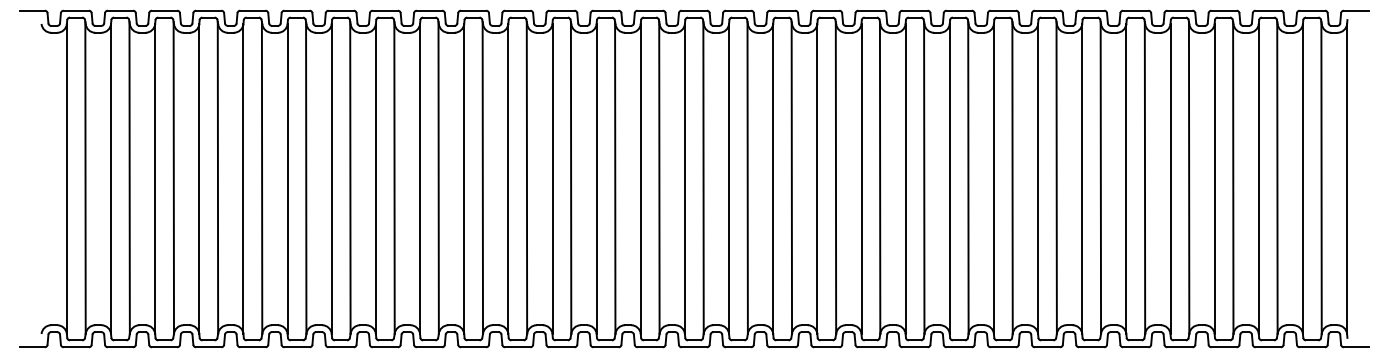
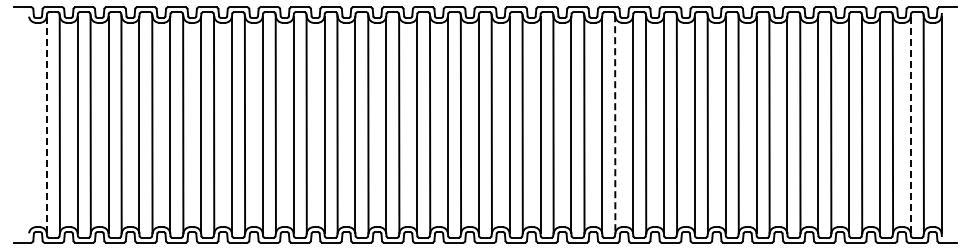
line: (880, 178) -> (615, 124), solid -> dashed
line: (66, 179) -> (46, 125), solid -> dashed
line: (1302, 179) -> (910, 125), solid -> dashed

